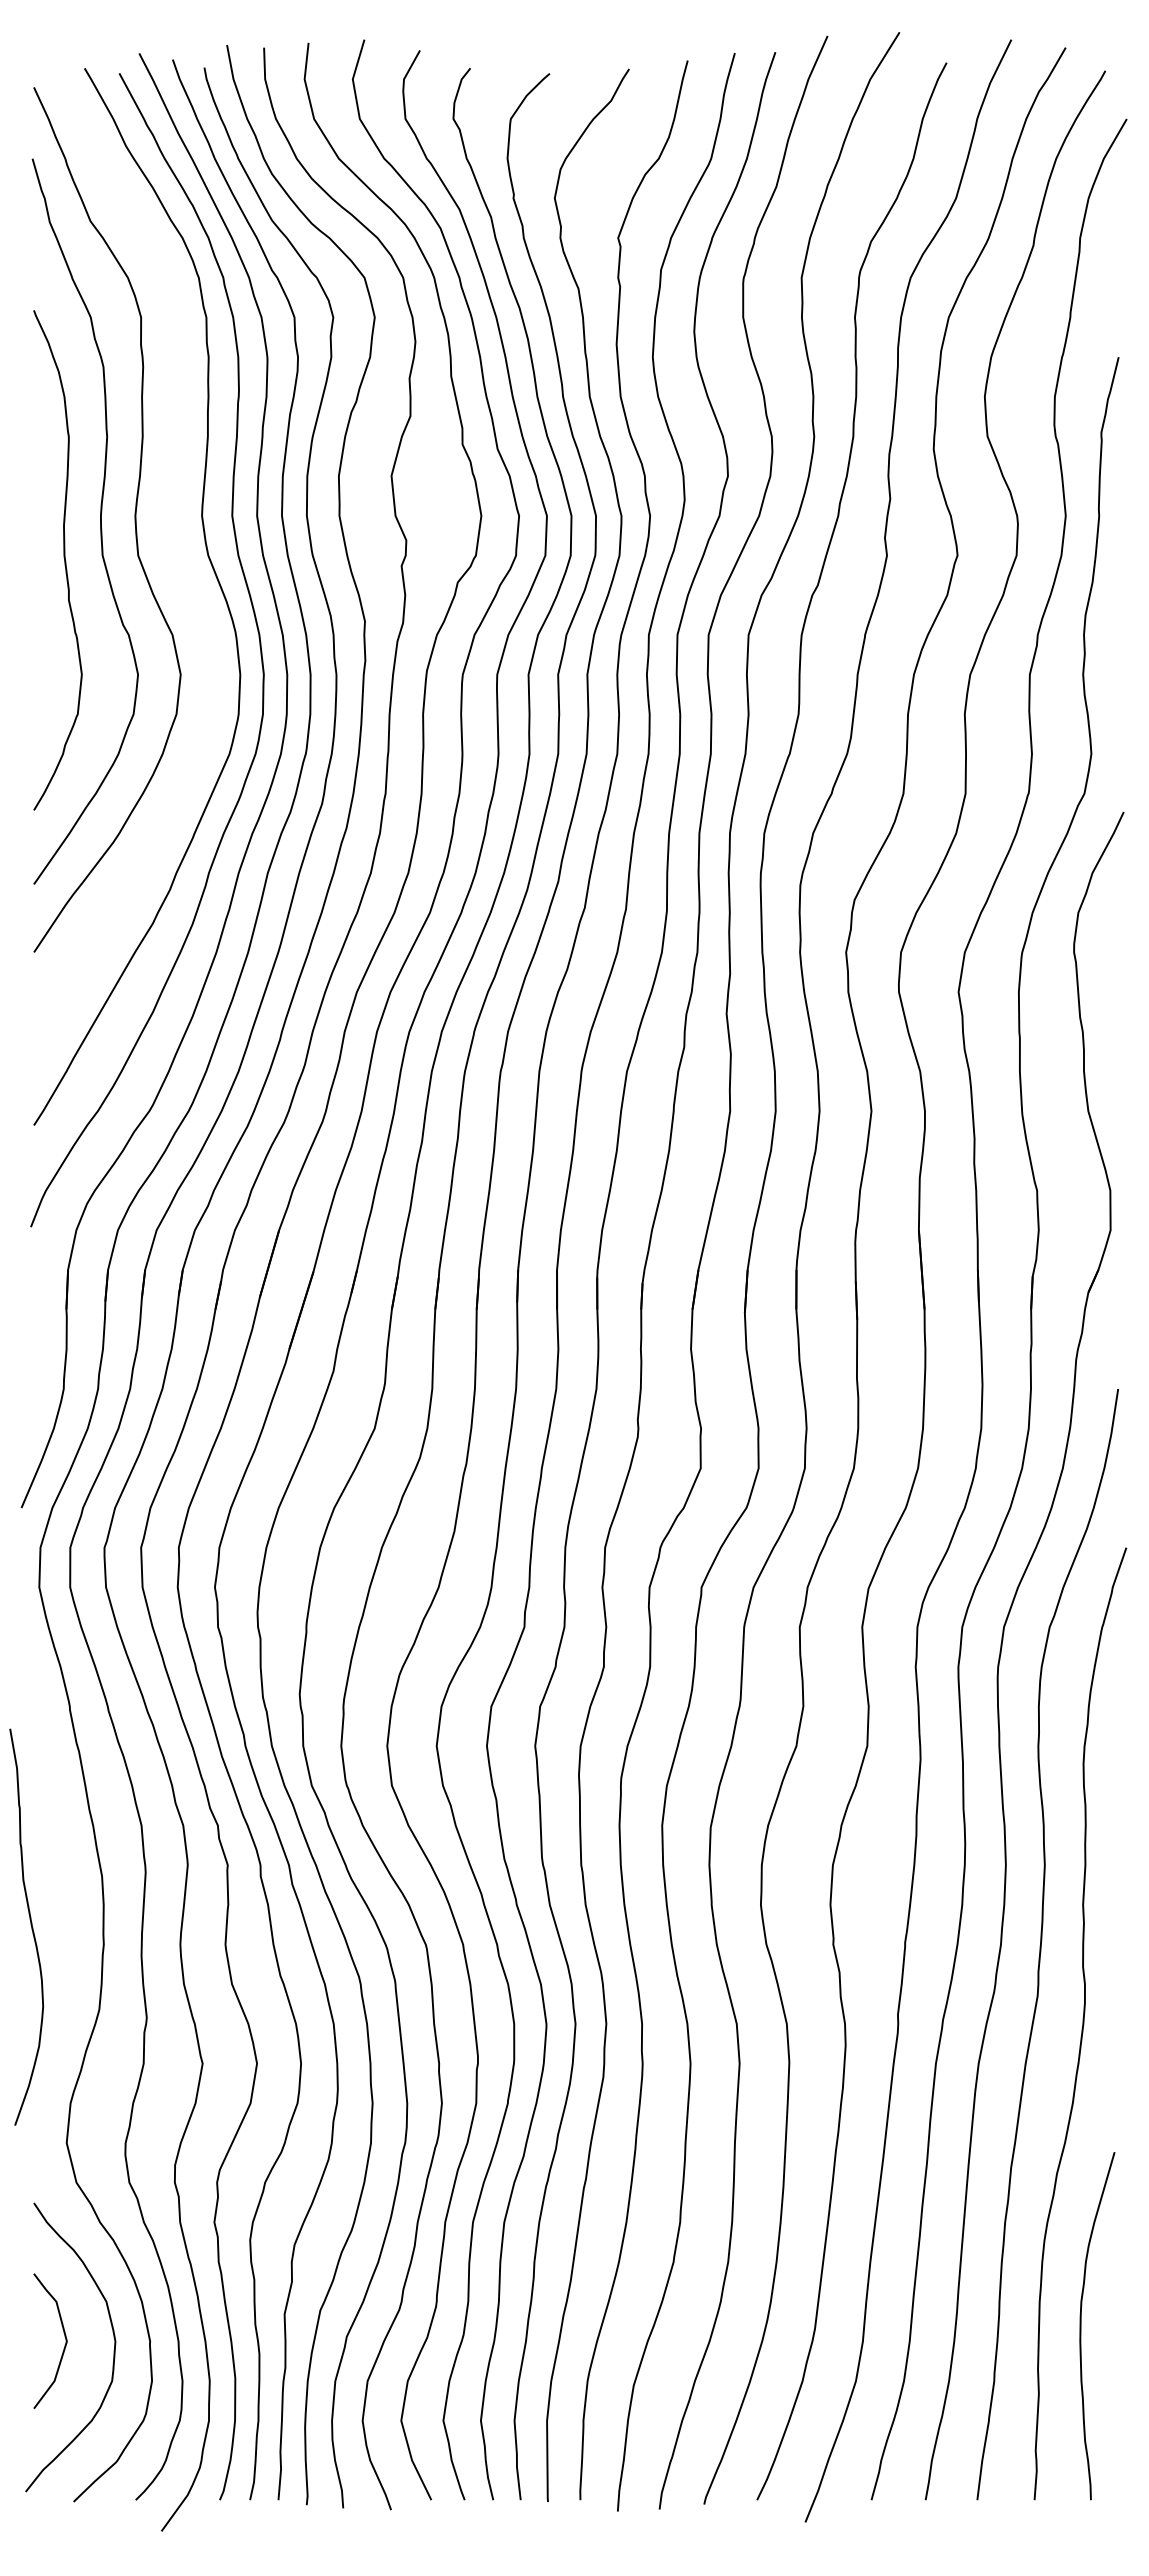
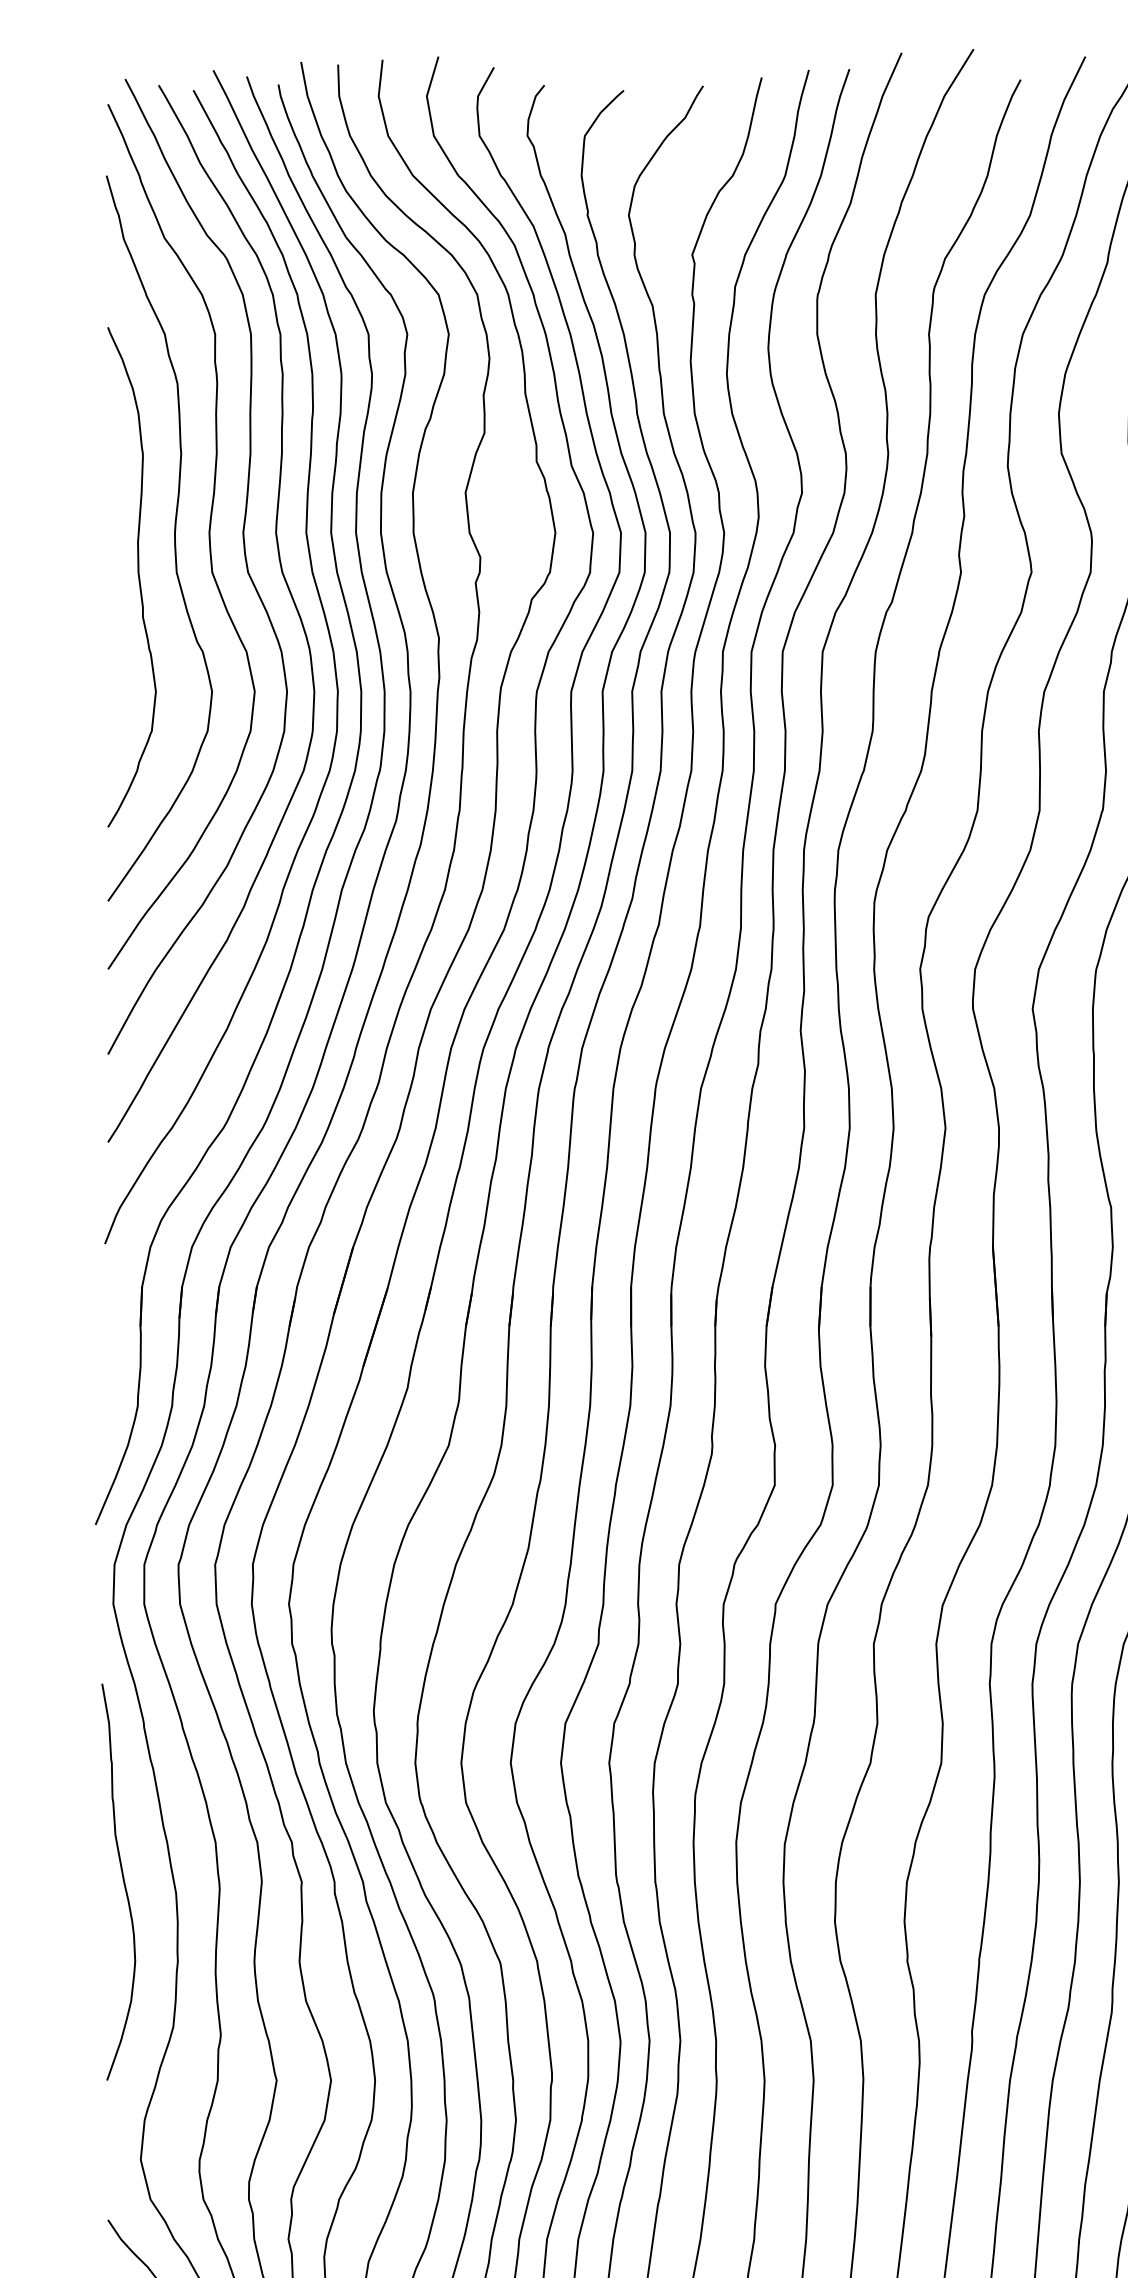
curve: (170, 541) -> (244, 558), added
curve: (30, 1925) -> (122, 1880), moved

